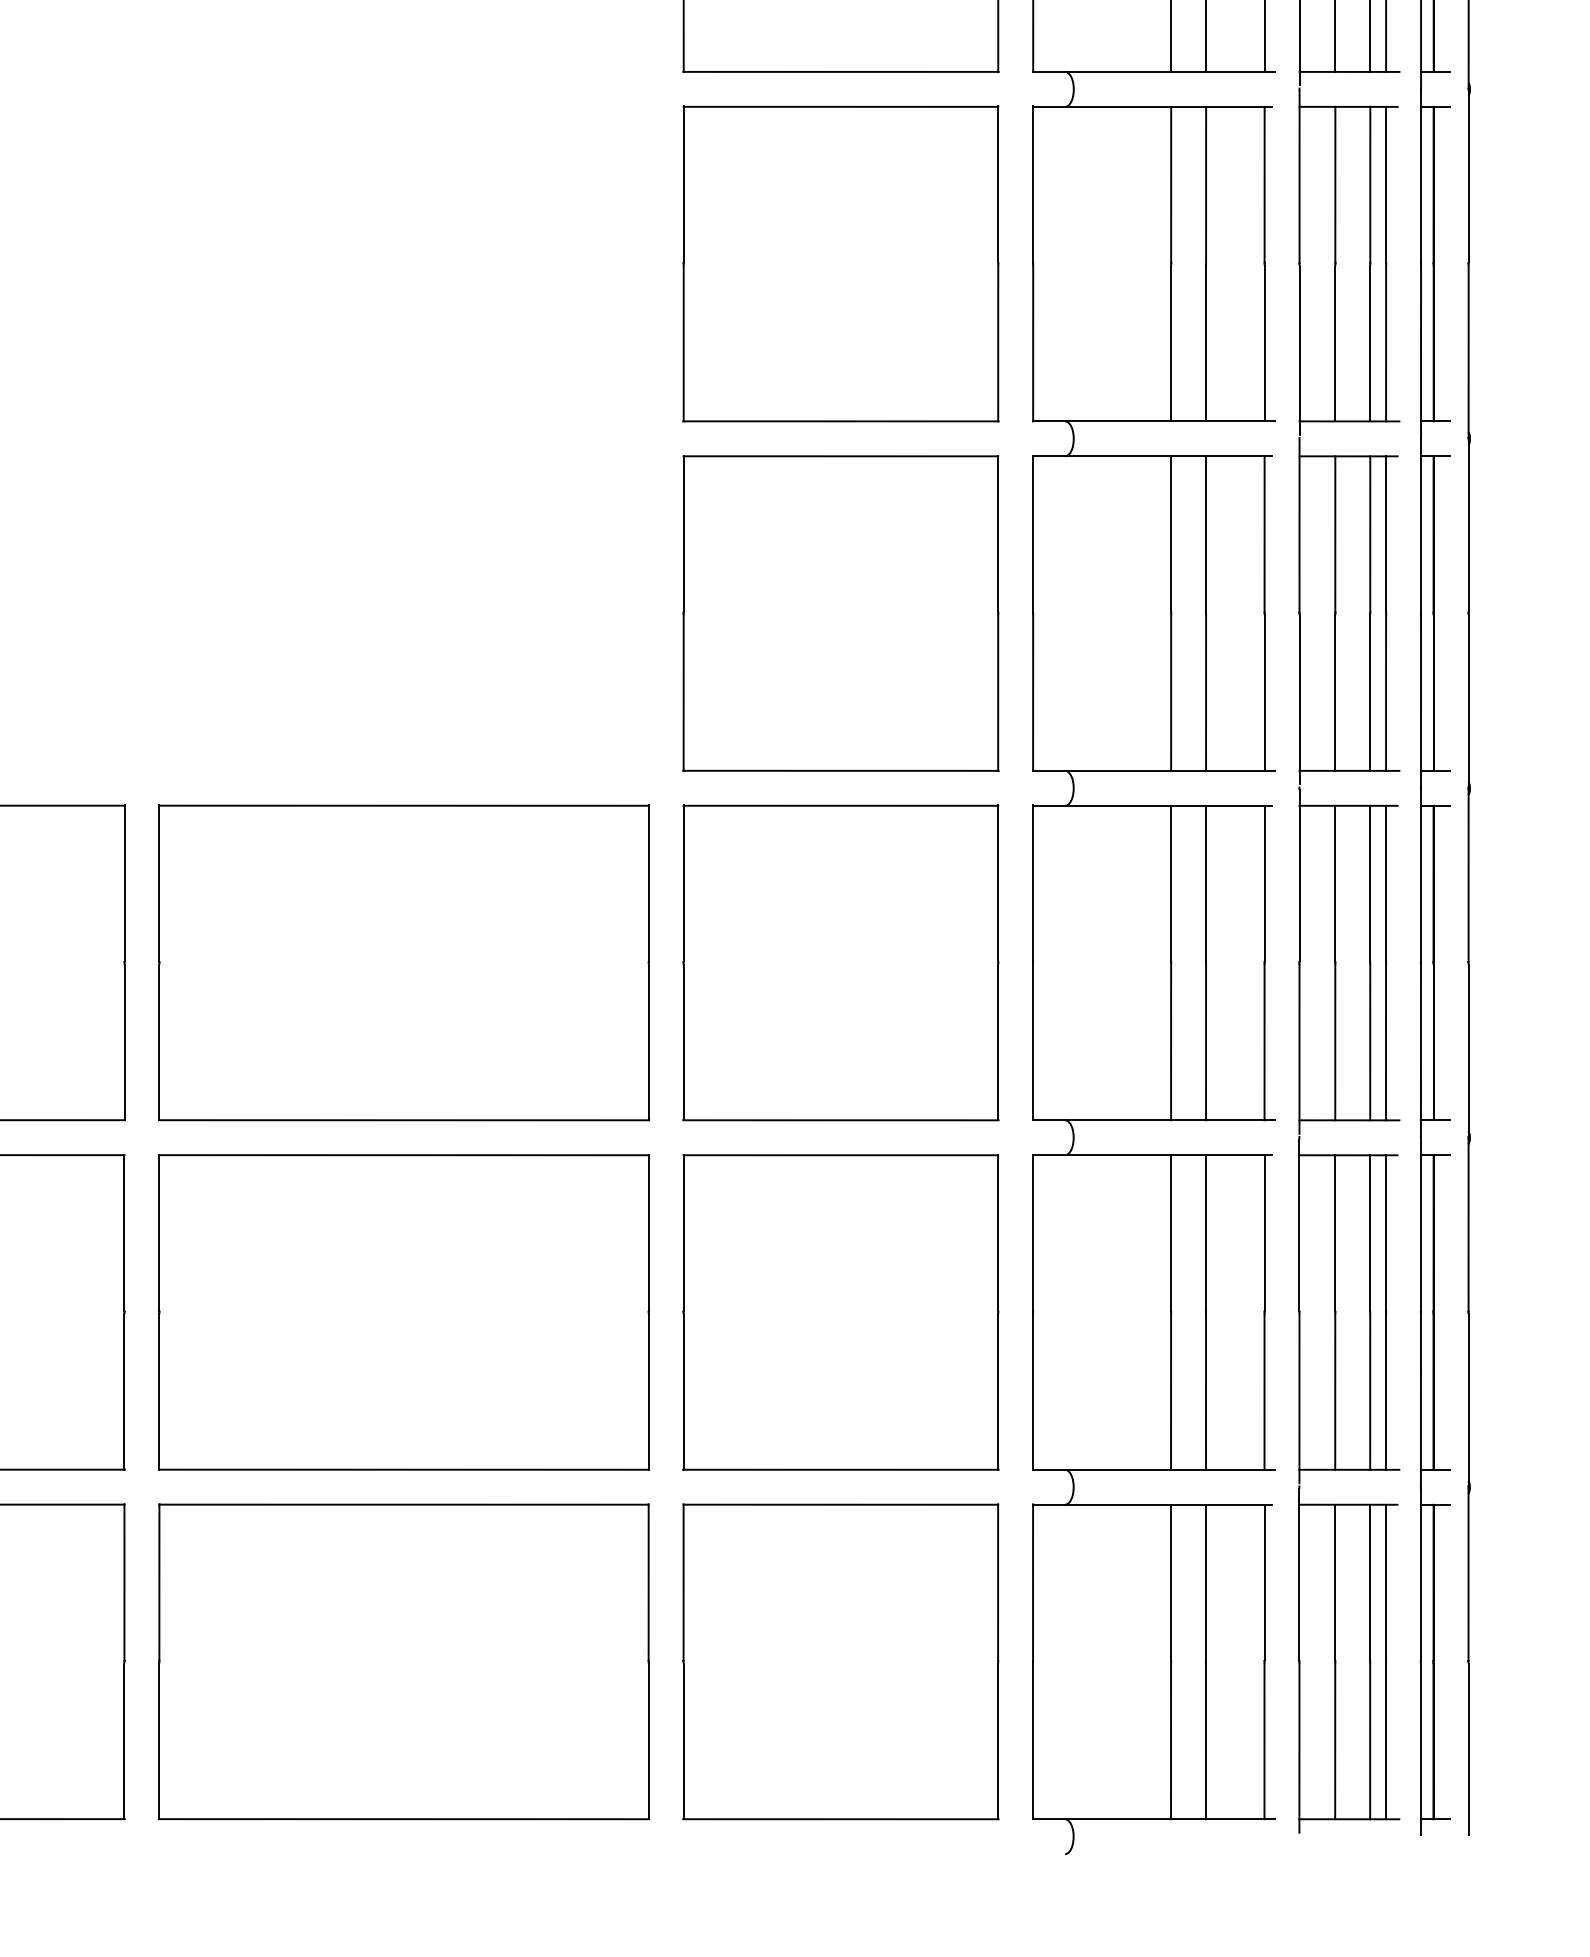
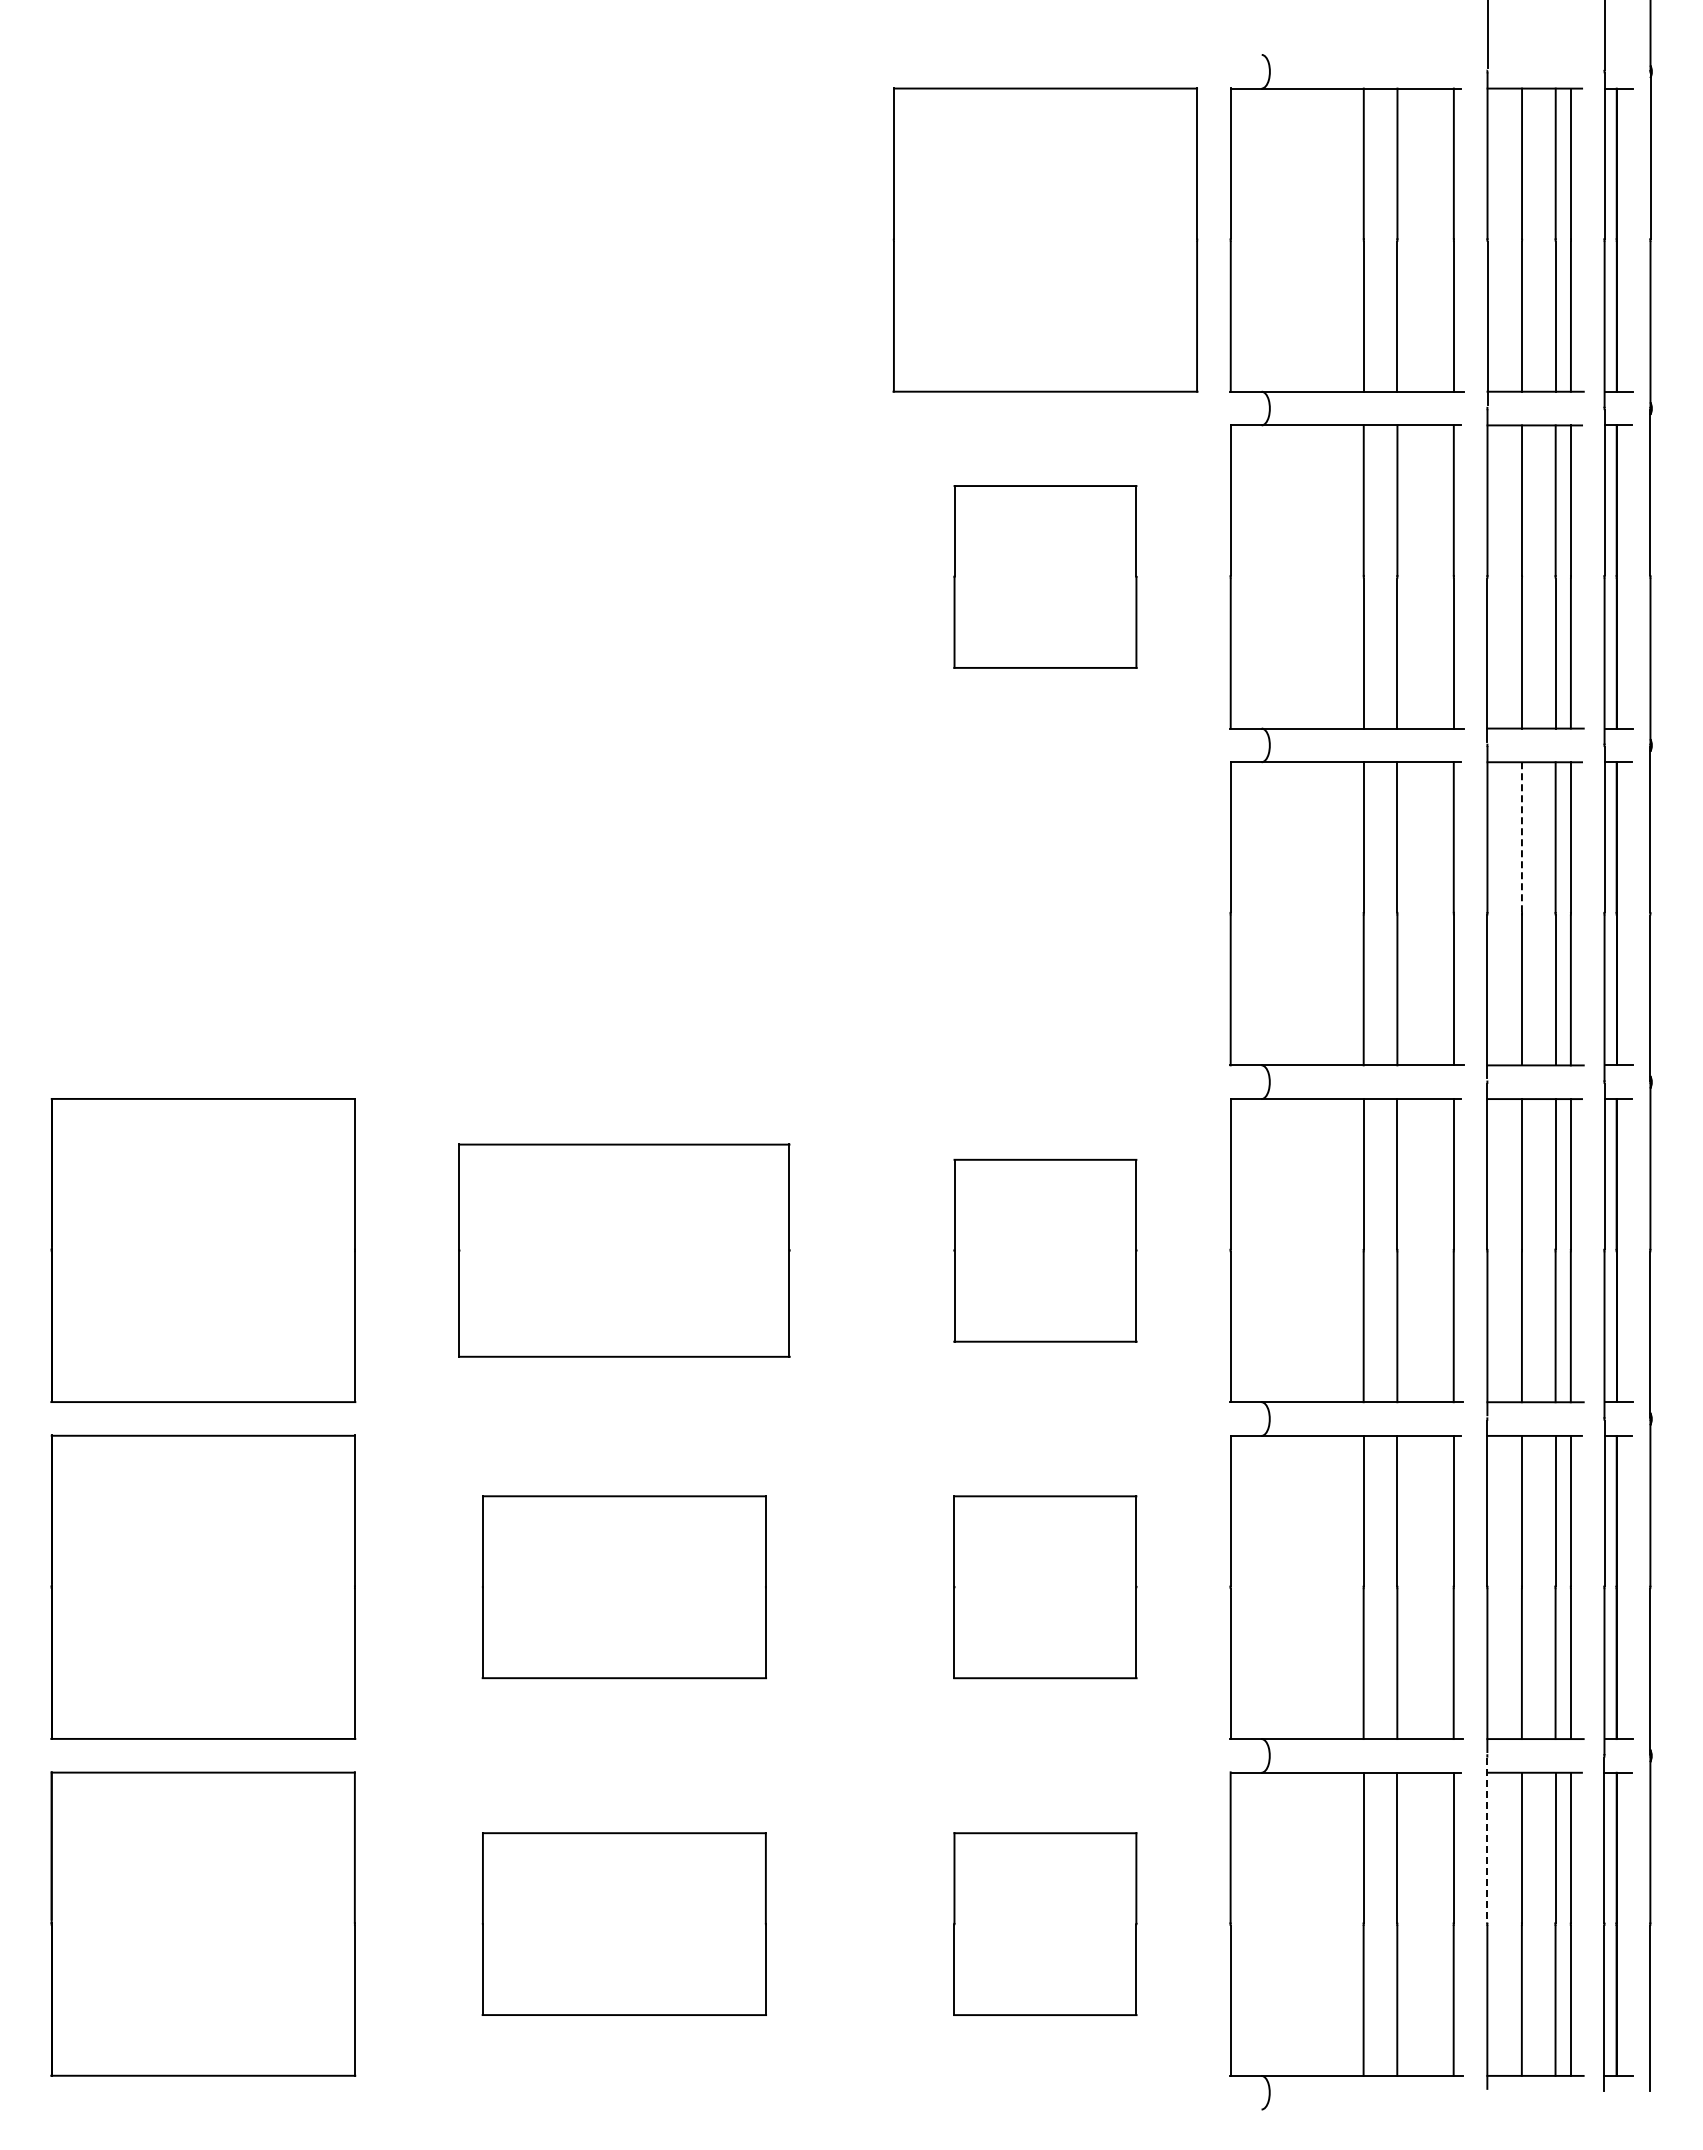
part: (840, 263) -> (1045, 576), size x0.6
line: (1334, 534) -> (1521, 837), solid -> dashed
part: (840, 613) -> (1045, 913), removed
part: (404, 962) -> (624, 1250), size x0.7
part: (840, 962) -> (1045, 1250), size x0.6
part: (404, 1311) -> (624, 1586), size x0.6
part: (840, 1311) -> (1045, 1586), size x0.6
line: (1299, 1575) -> (1487, 1840), solid -> dashed
part: (404, 1661) -> (624, 1923), size x0.6
part: (840, 1661) -> (1045, 1923), size x0.6

